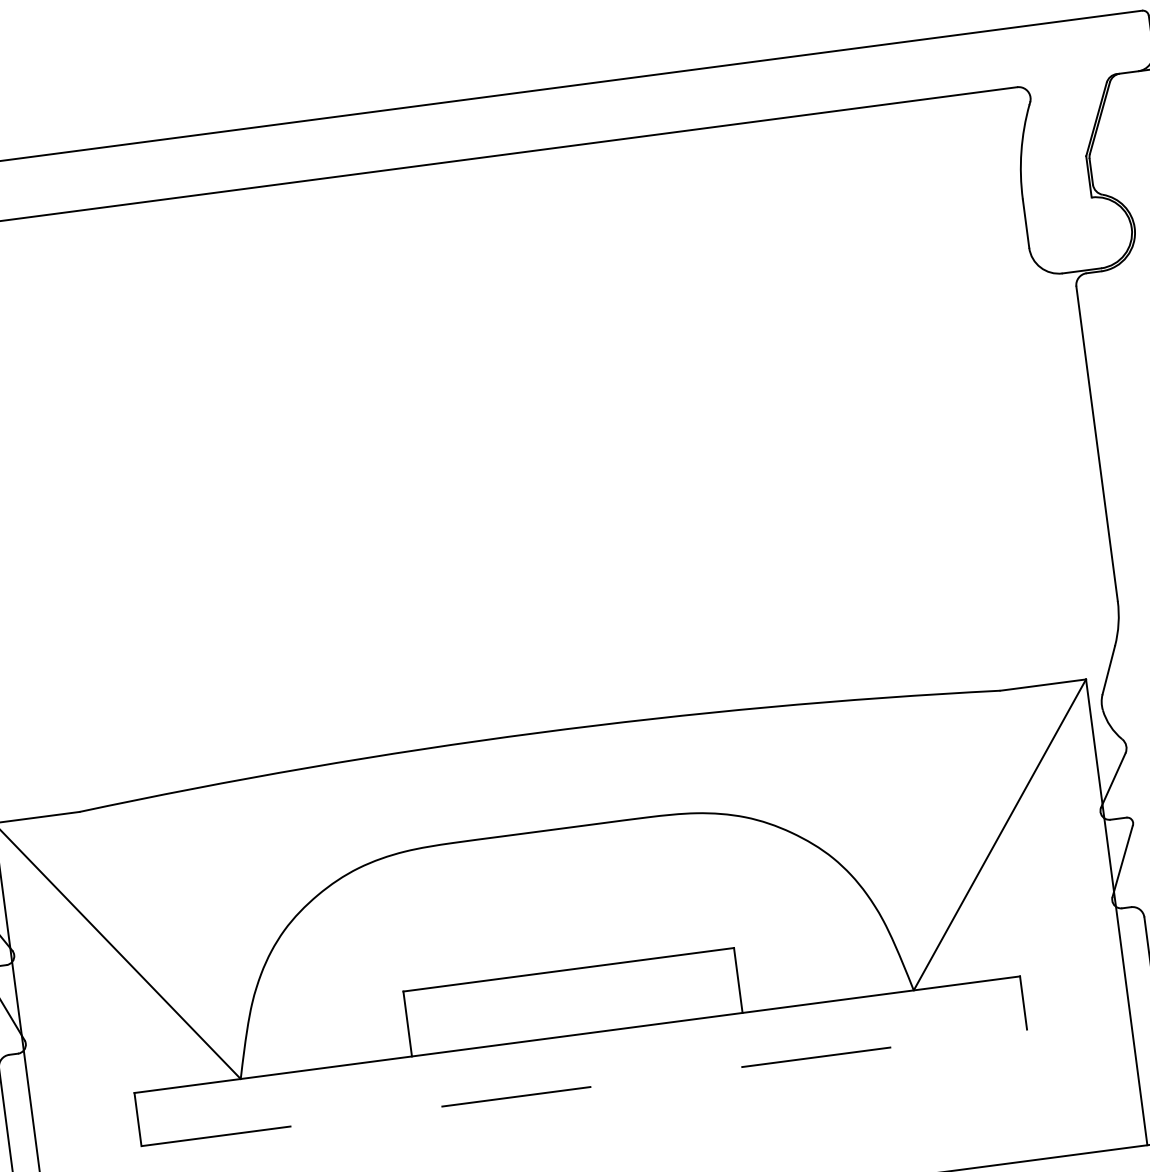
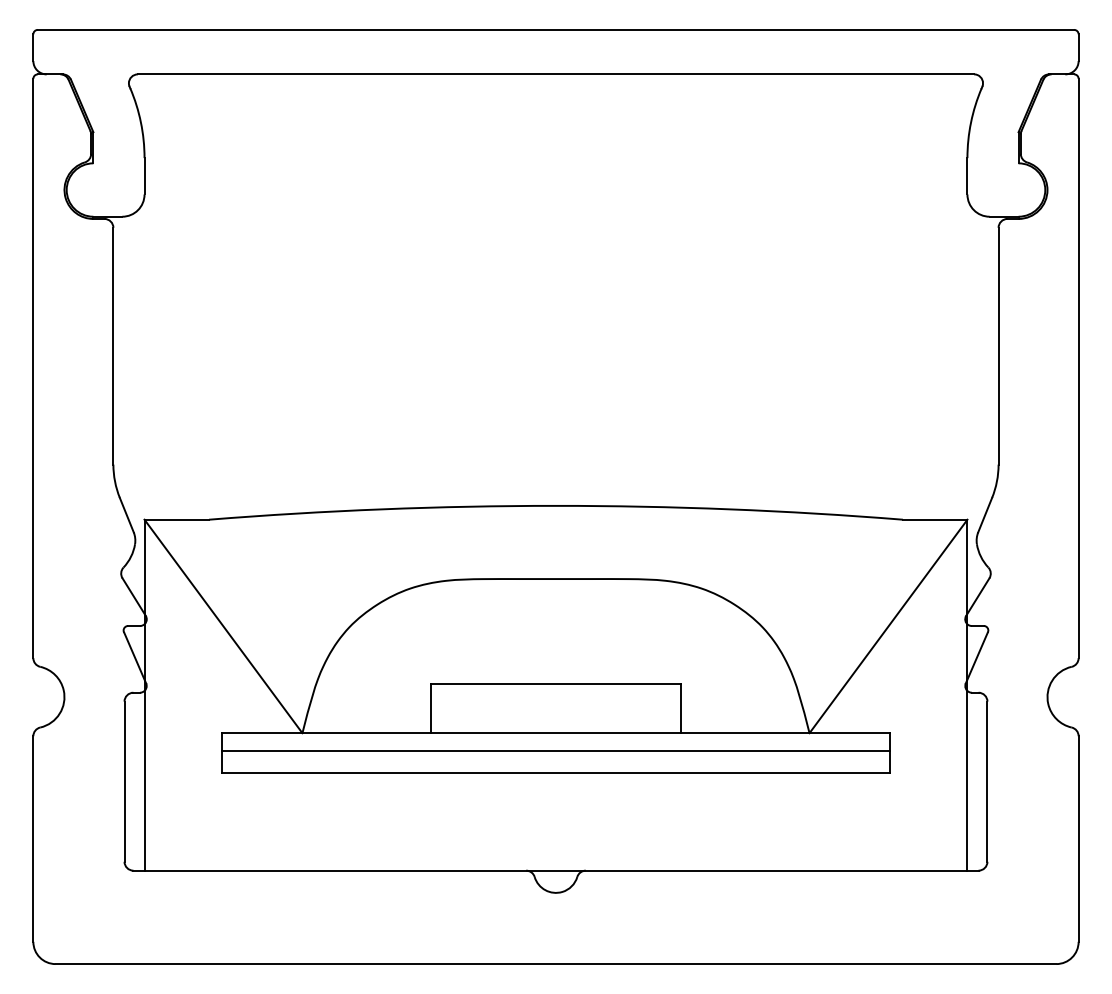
line: (579, 1059) -> (555, 751), added
line: (583, 1088) -> (555, 773), dashed -> solid

